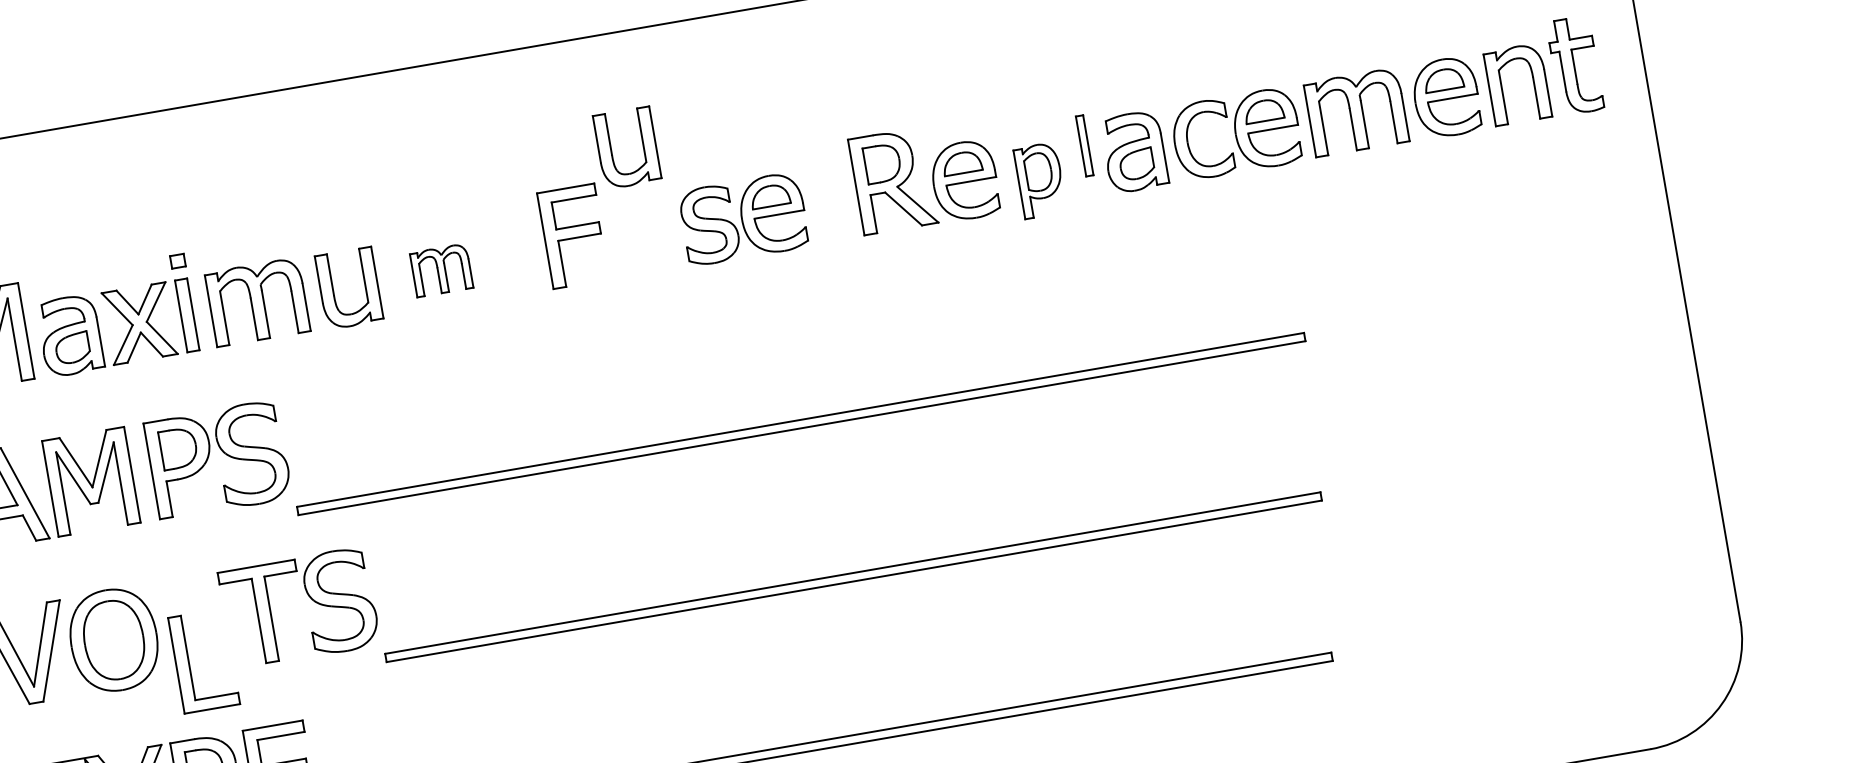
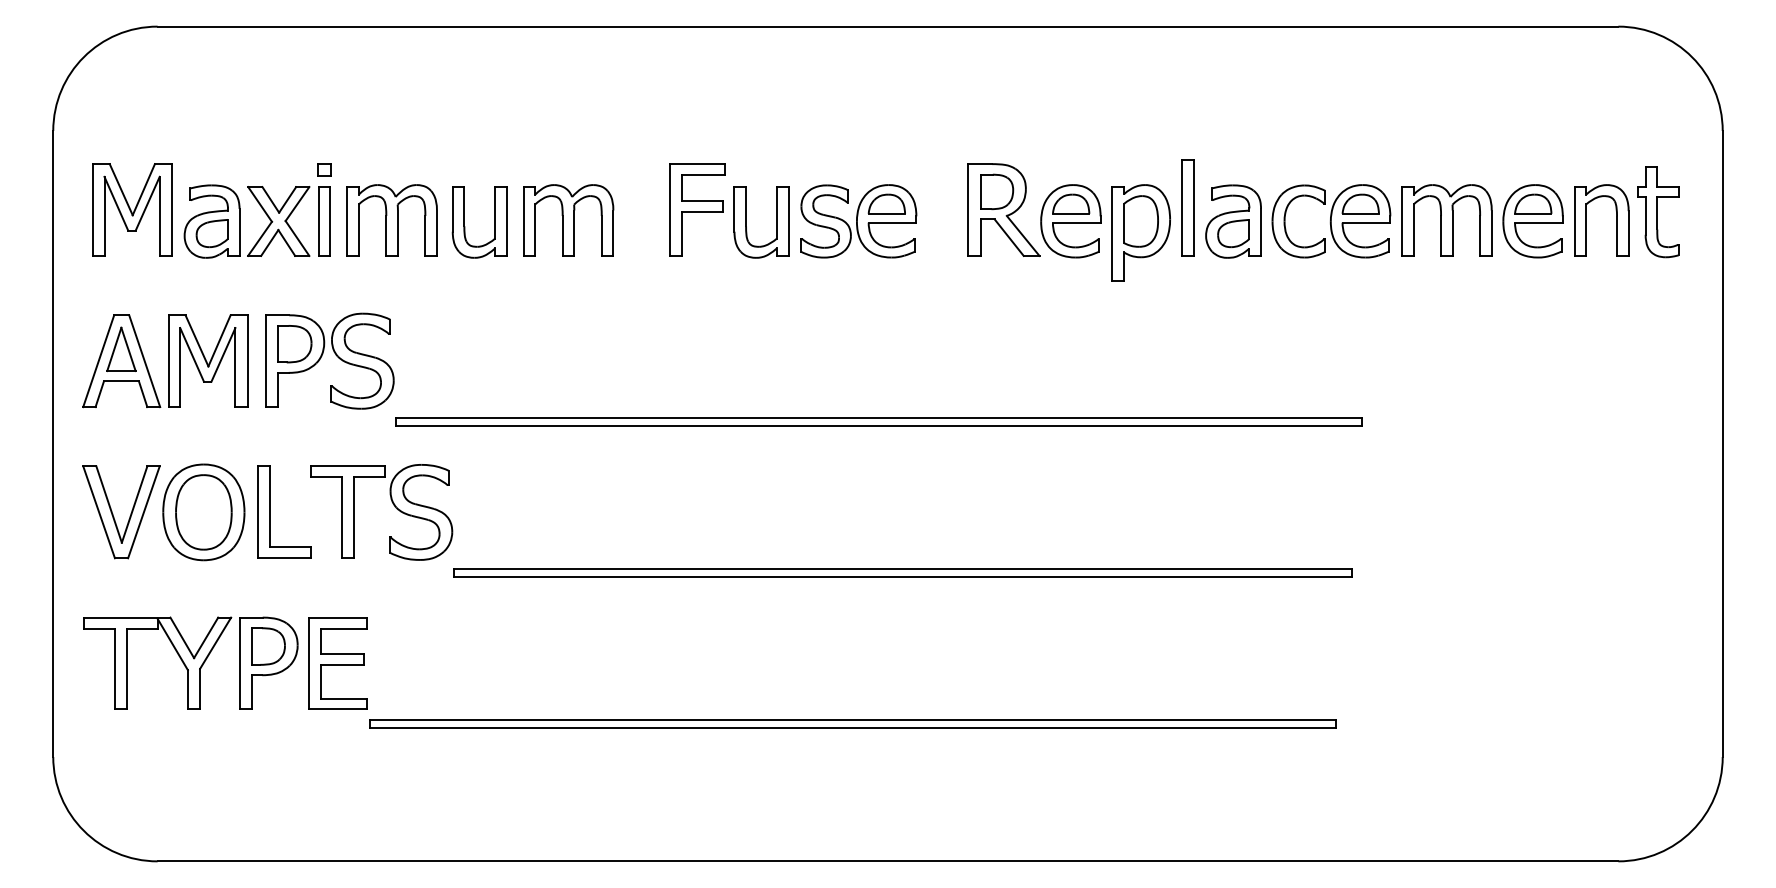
part: (1083, 145) -> (1187, 207), size x1.67
part: (611, 150) -> (746, 222), moved
part: (1039, 180) -> (1140, 232), size x1.43
part: (441, 270) -> (568, 220), size x1.67
part: (189, 662) -> (270, 511), moved

